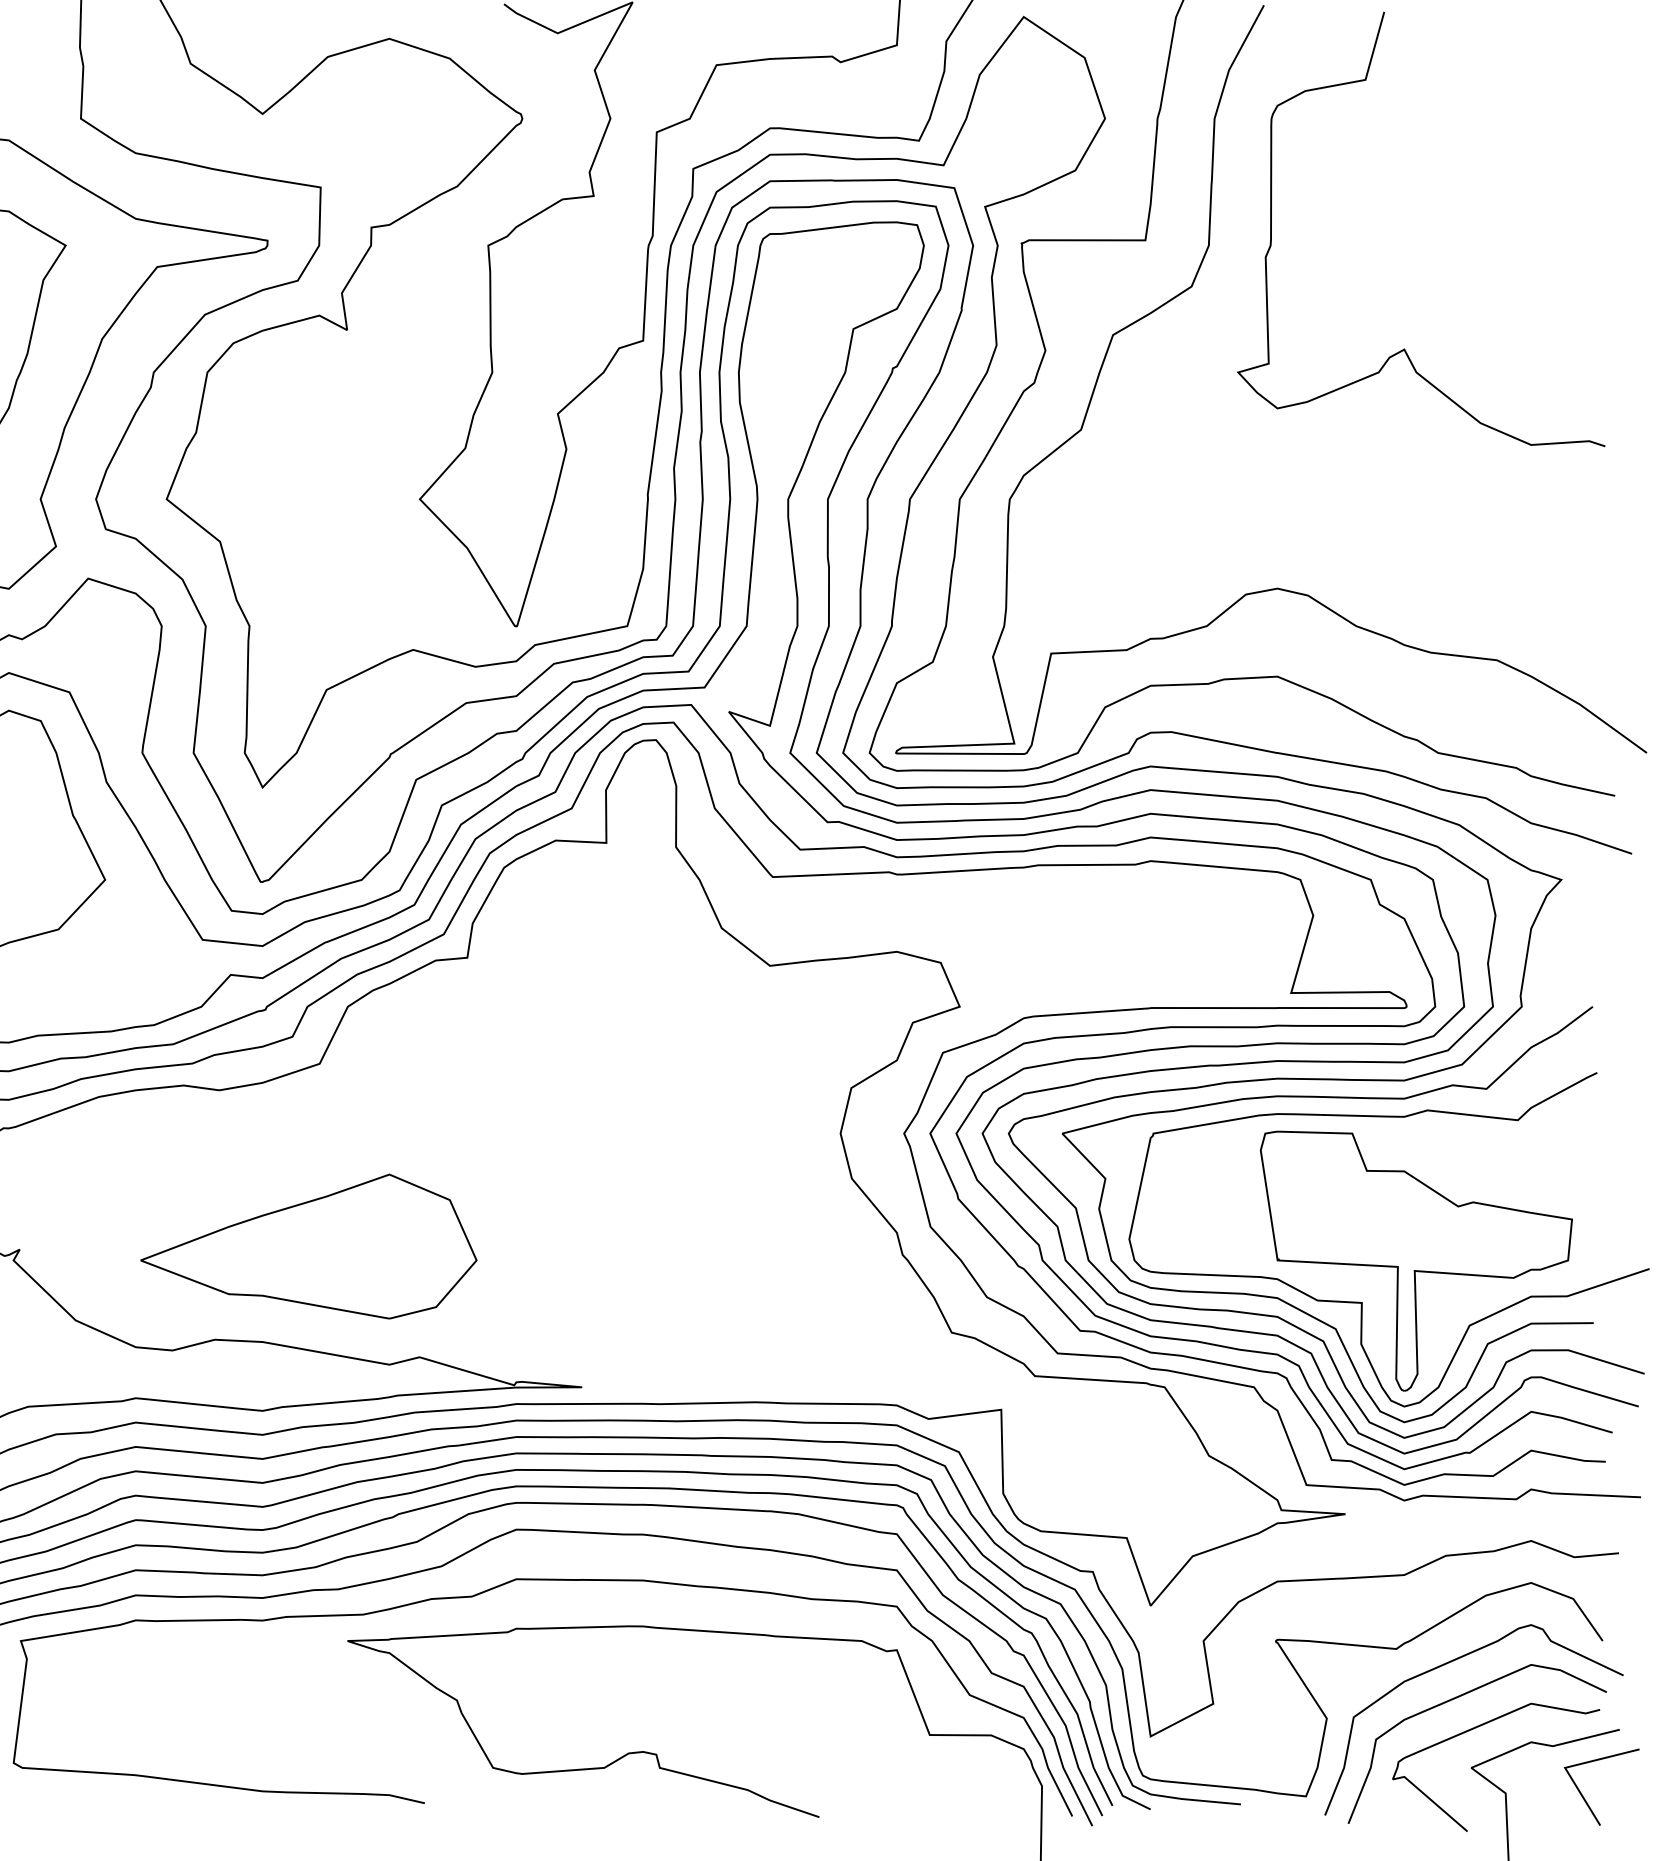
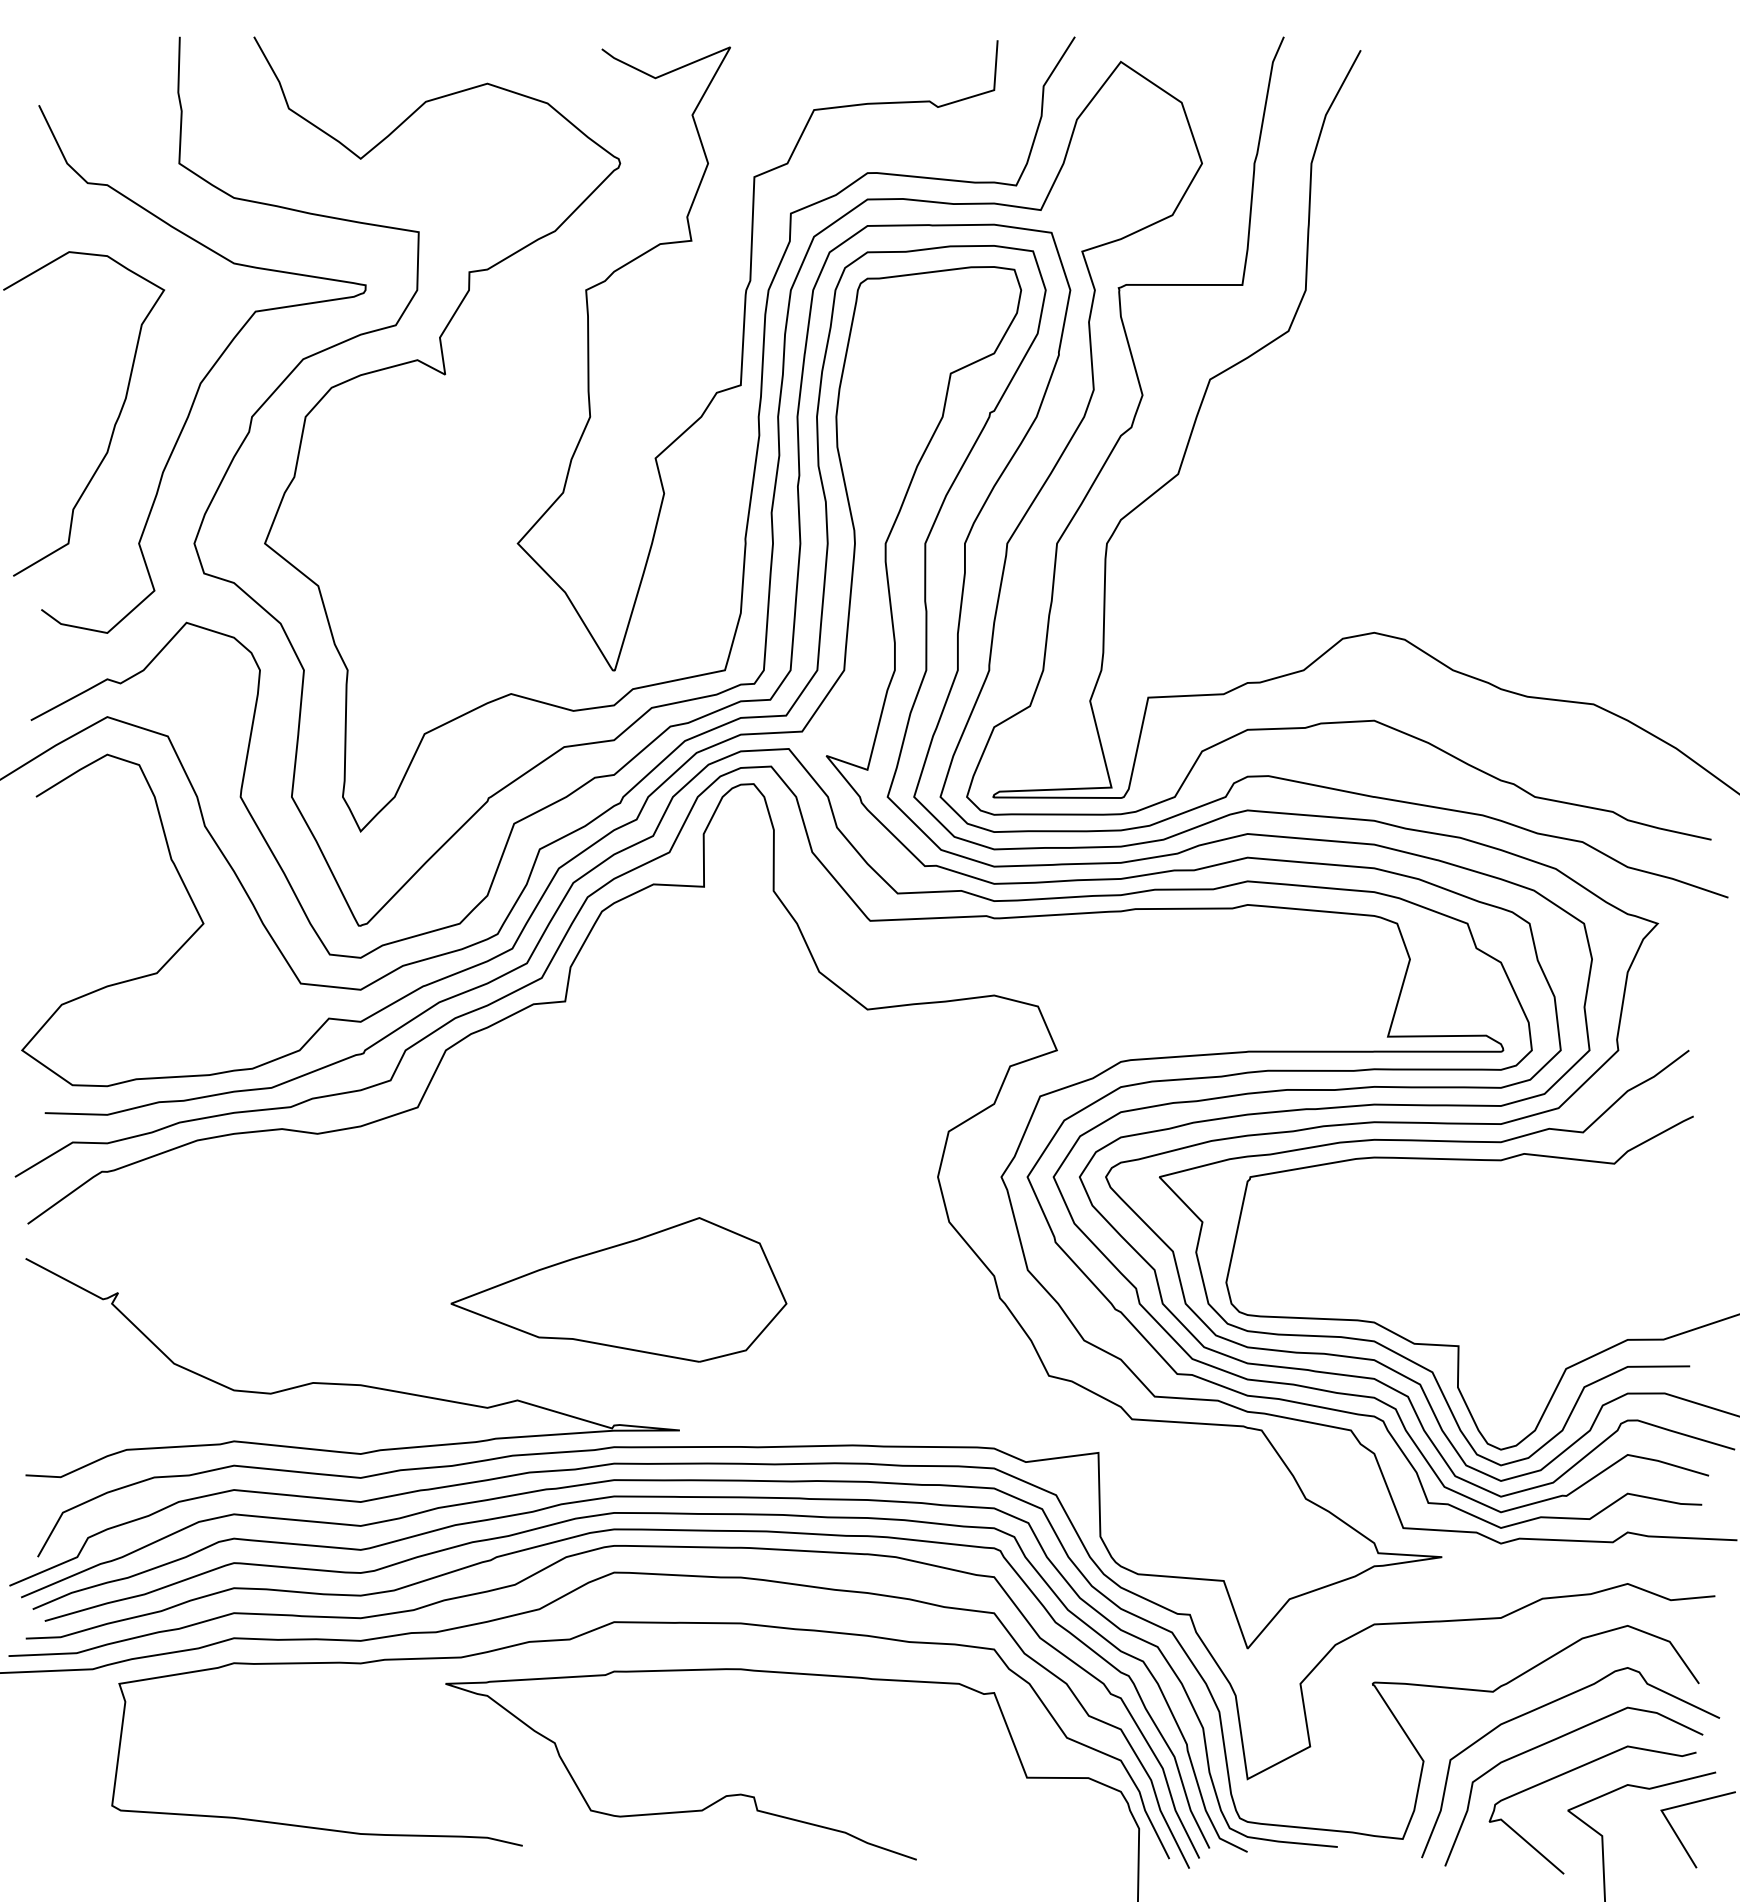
curve: (1404, 349) -> (1501, 393), removed
part: (308, 1246) -> (618, 1289), moved
part: (1415, 1261) -> (1512, 1304), removed

